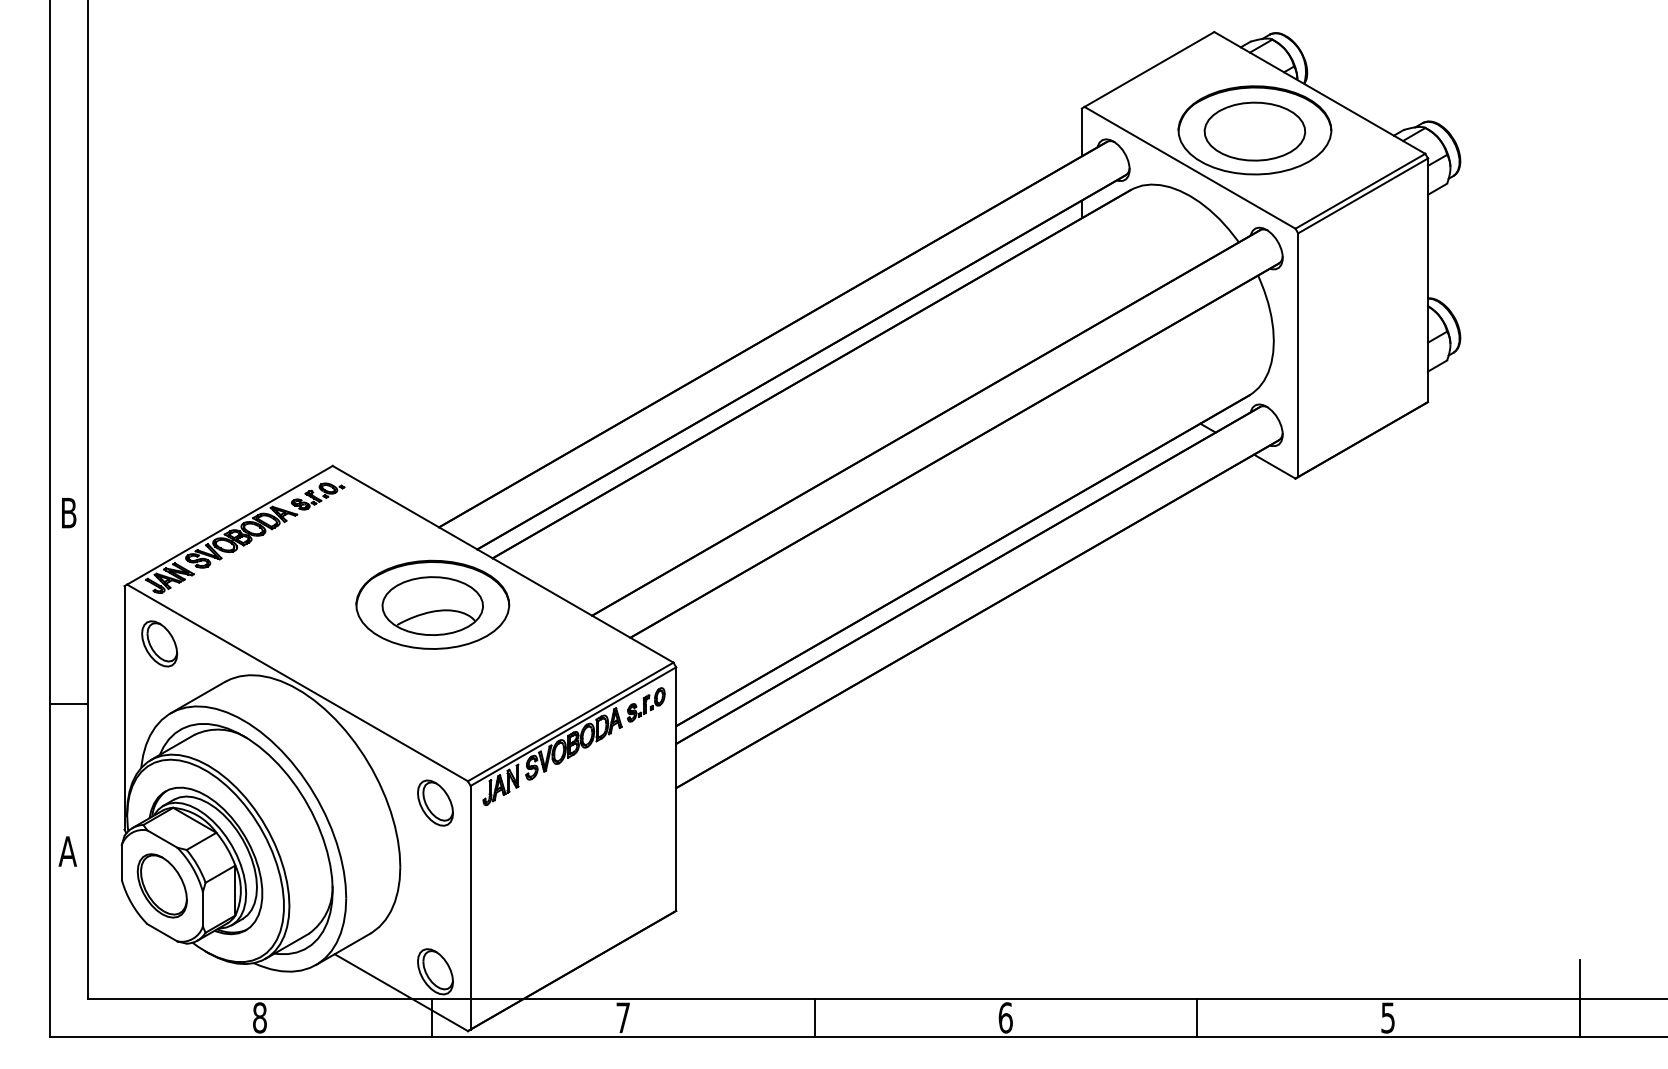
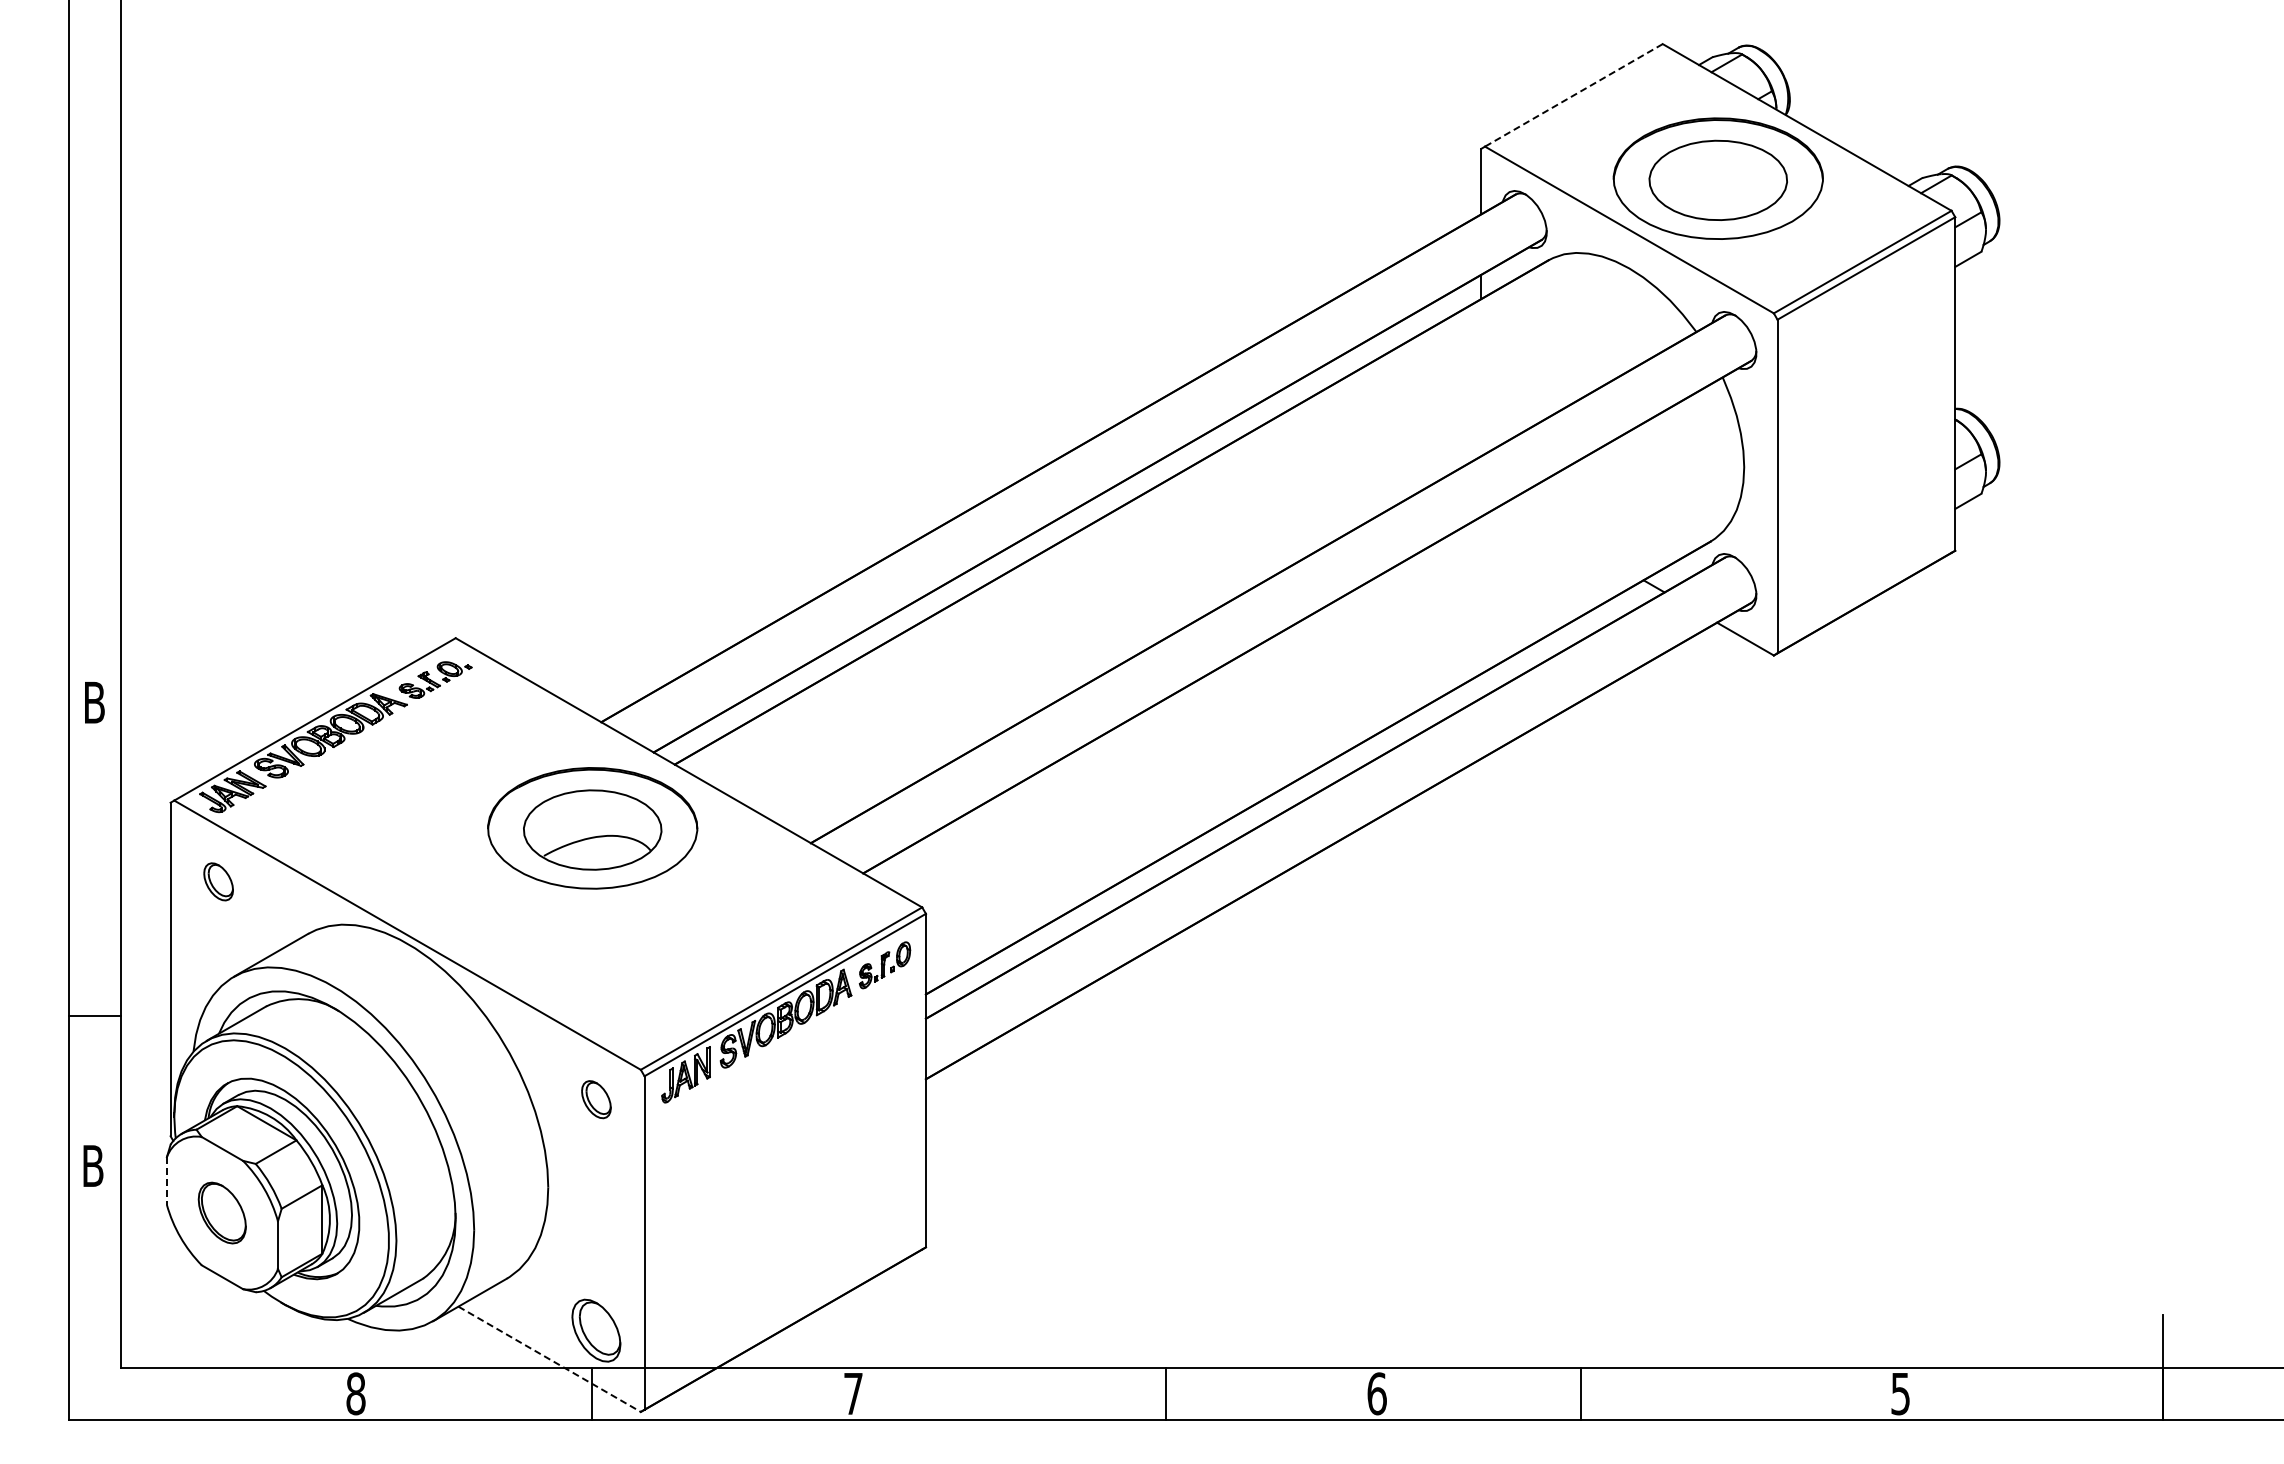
line: (1149, 69) -> (1573, 95), solid -> dashed
part: (159, 643) -> (218, 881), size x0.6
line: (68, 704) -> (94, 1016), moved
part: (435, 802) -> (596, 1099), size x0.6
text: (67, 851) -> (92, 1165), A -> B
line: (121, 862) -> (166, 1181), solid -> dashed
part: (161, 885) -> (221, 1212), size x0.7
line: (401, 992) -> (550, 1359), solid -> dashed
line: (814, 1017) -> (1165, 1393), moved
line: (1197, 1017) -> (1581, 1393), moved

